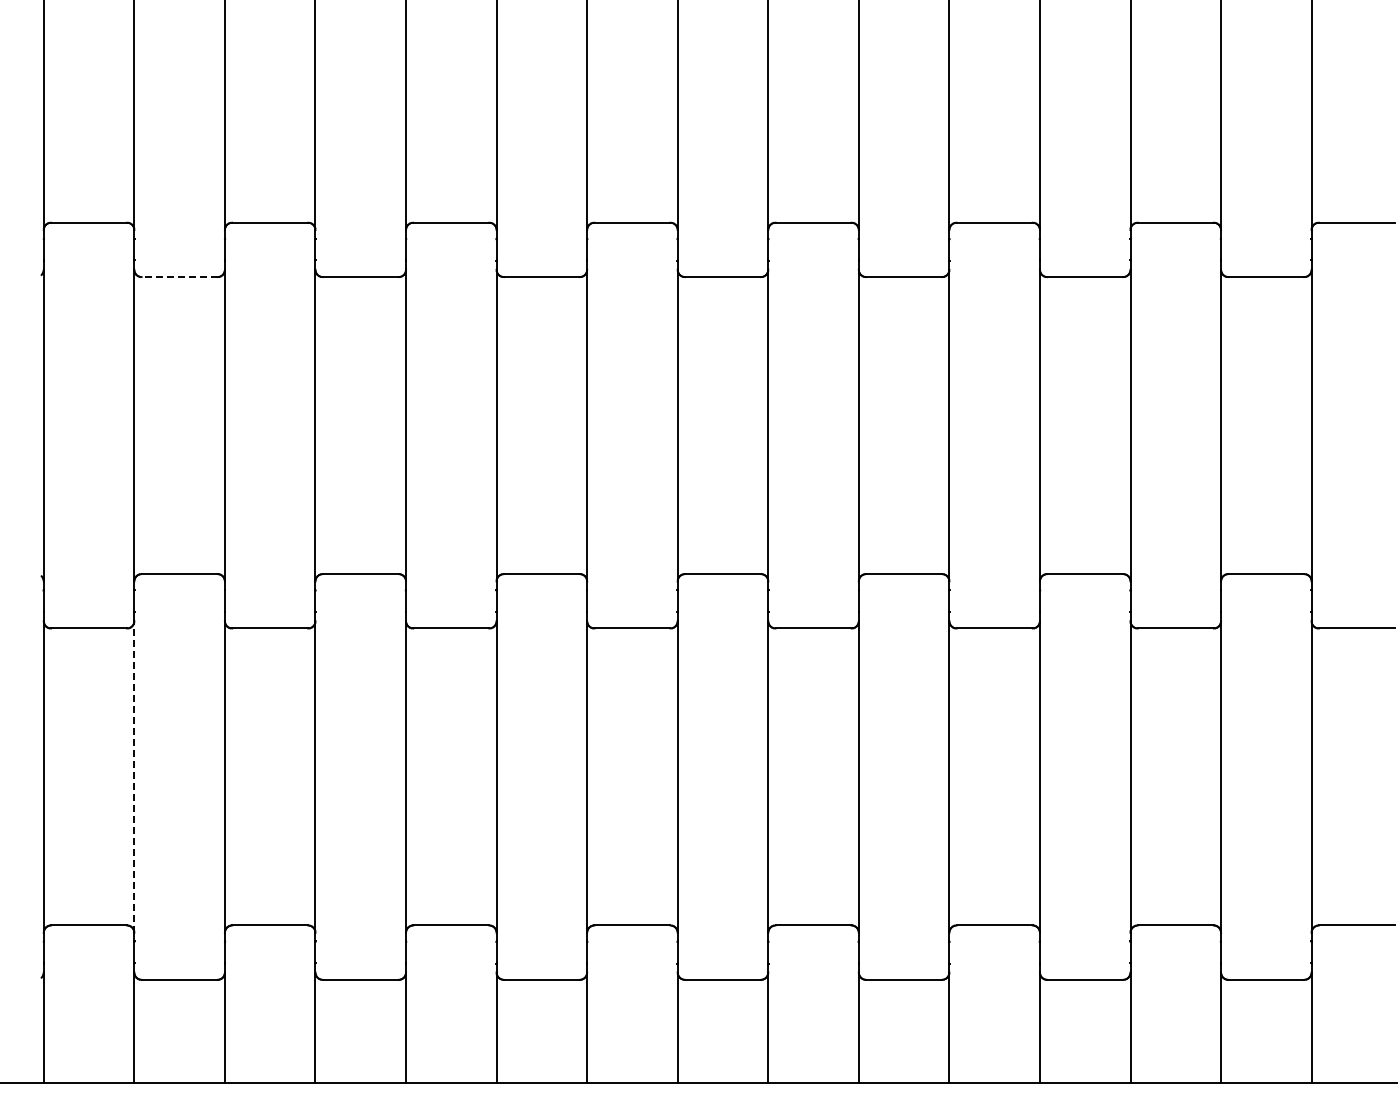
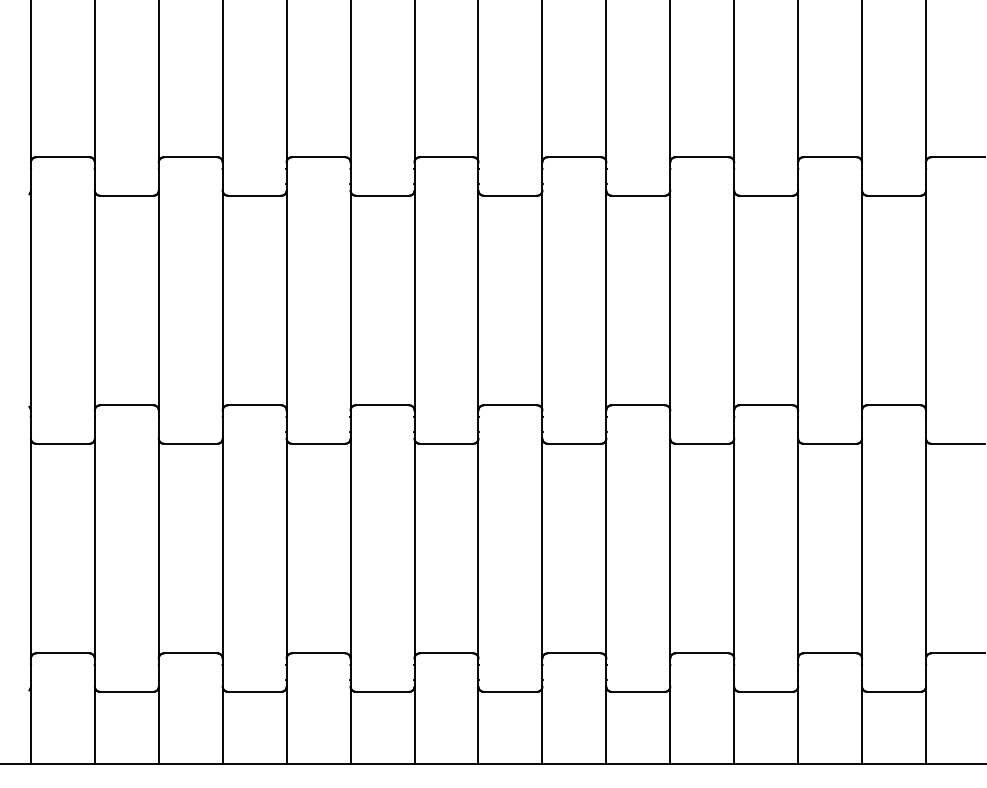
line: (179, 277) -> (126, 195), dashed -> solid
line: (134, 776) -> (94, 548), dashed -> solid

